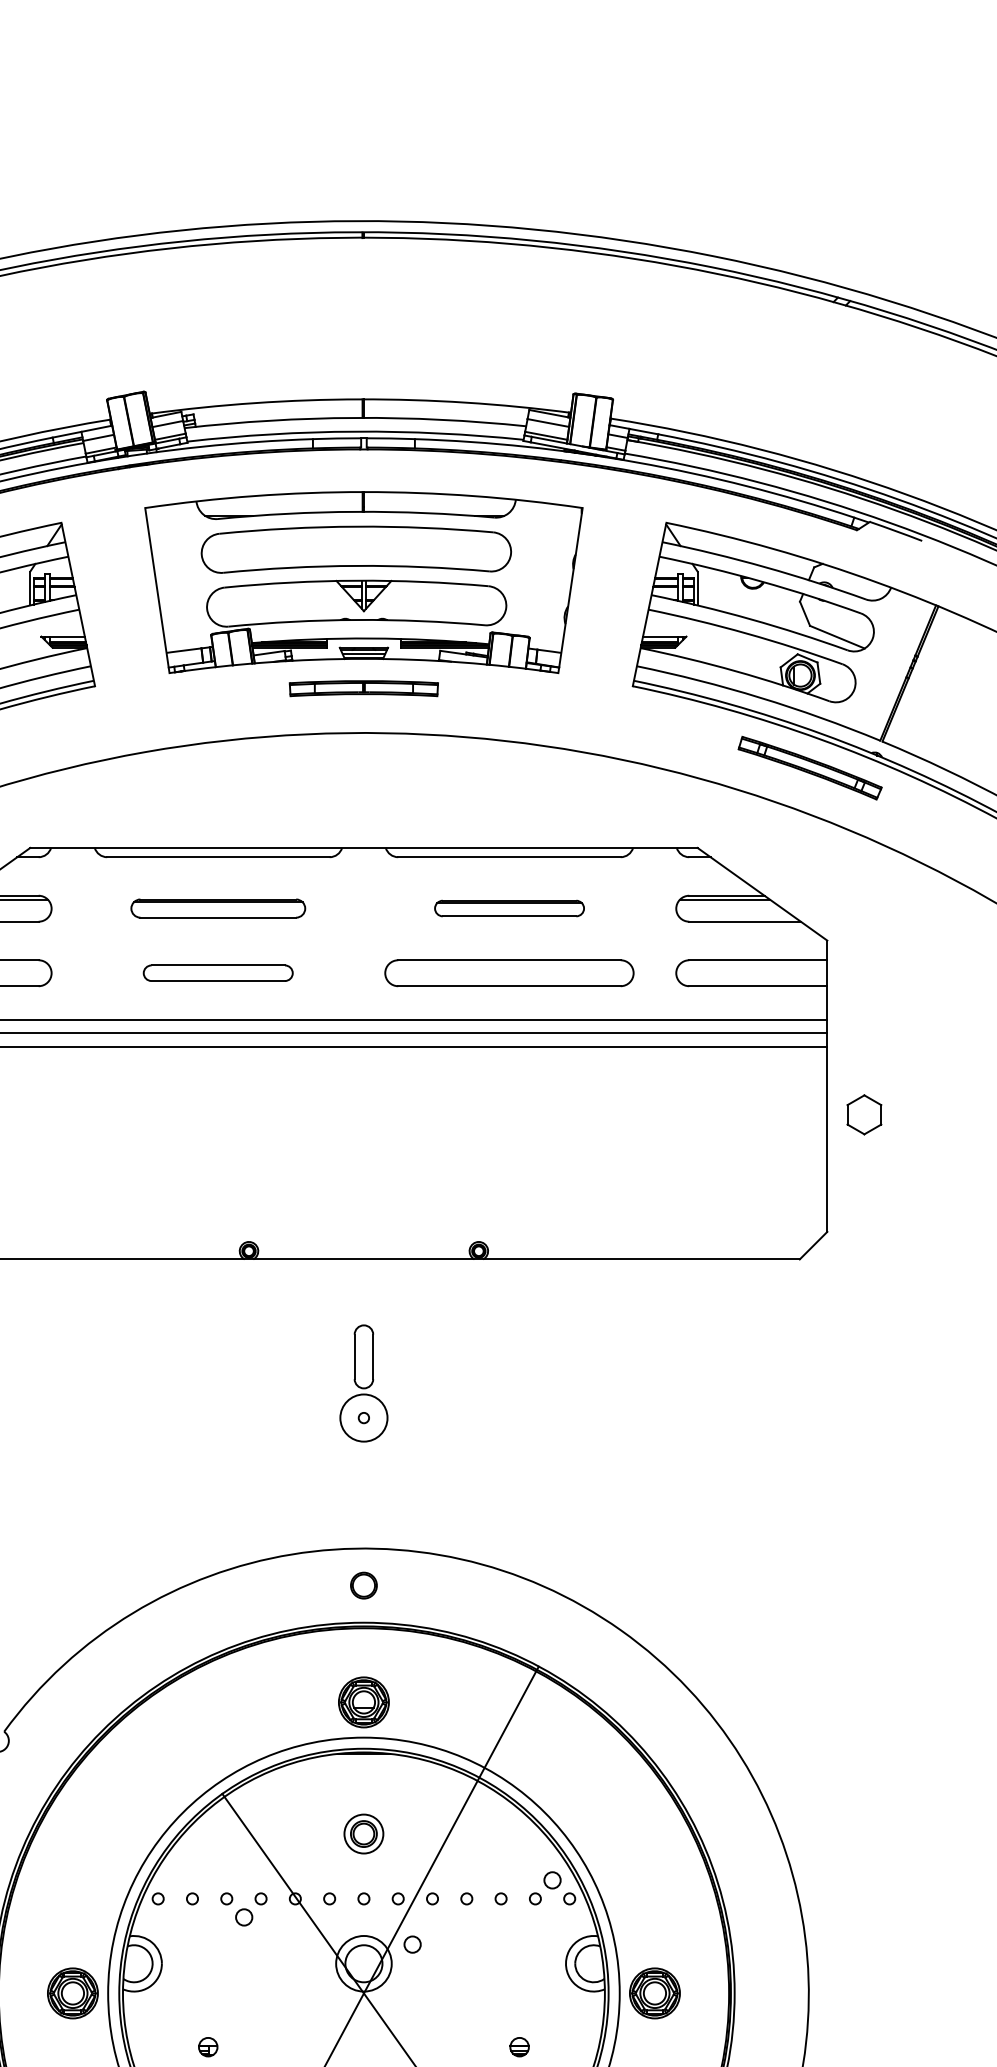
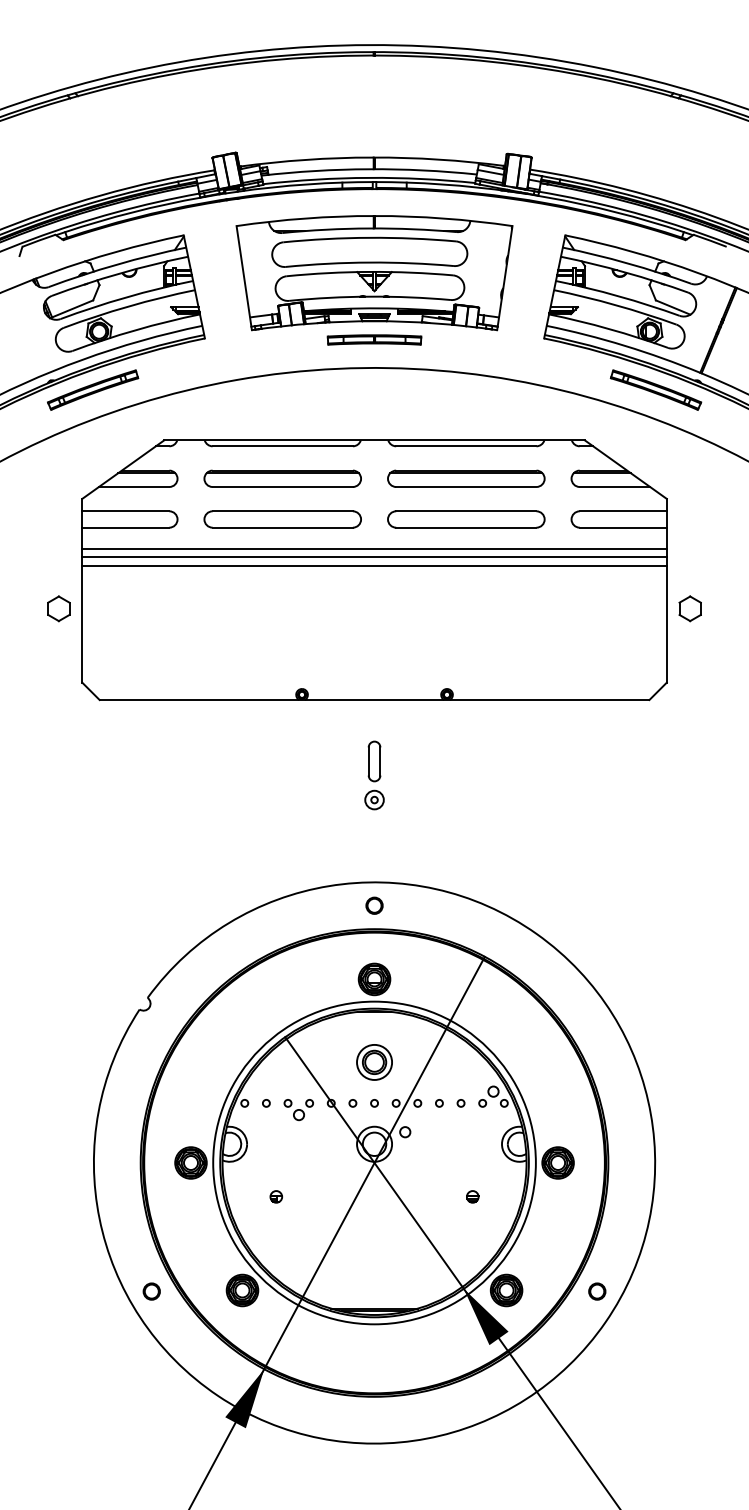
part: (218, 908) -> (282, 478), size x1.43
part: (509, 908) -> (466, 478), size x1.67
part: (218, 973) -> (282, 519), size x1.67
circle: (363, 1417) -> (374, 799), size x0.62
part: (363, 1834) -> (374, 1062), size x1.43

